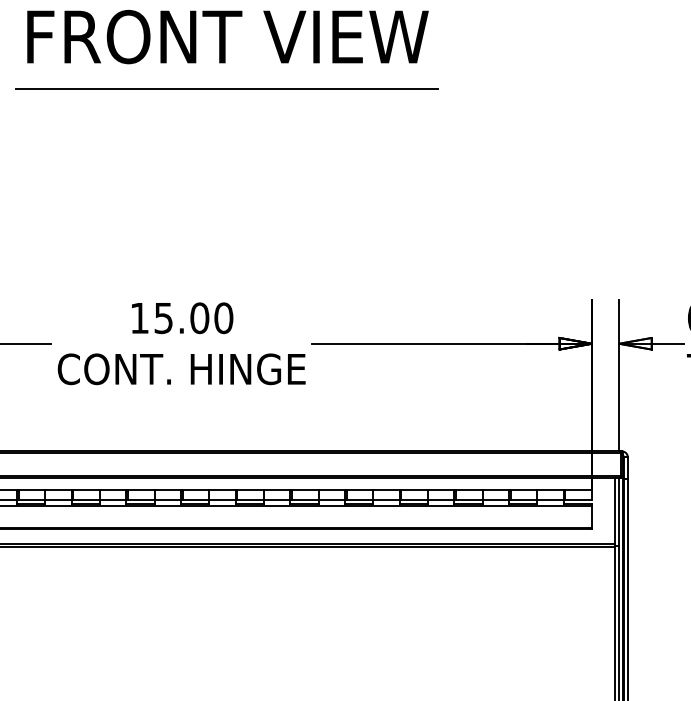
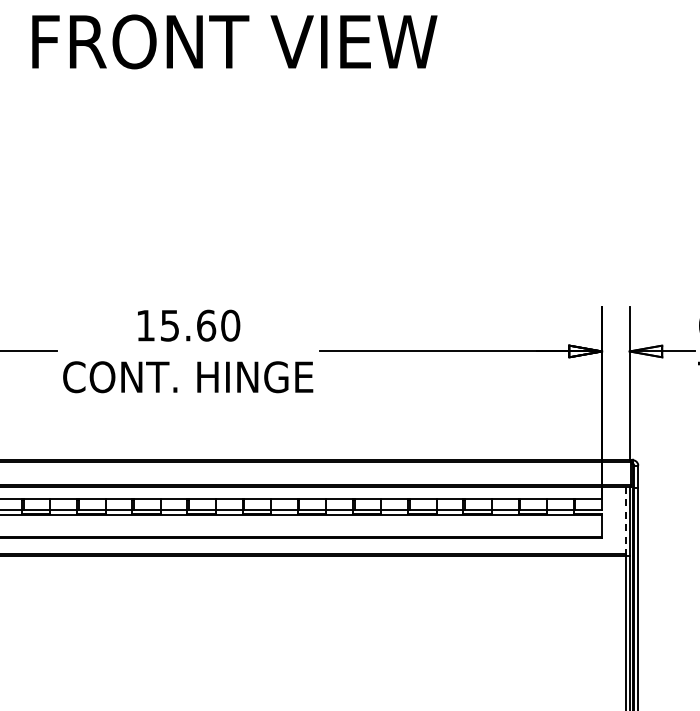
line: (226, 89) -> (233, 94), removed
text: (199, 318) -> (206, 325), 15.00 -> 15.60
line: (615, 511) -> (625, 520), solid -> dashed

